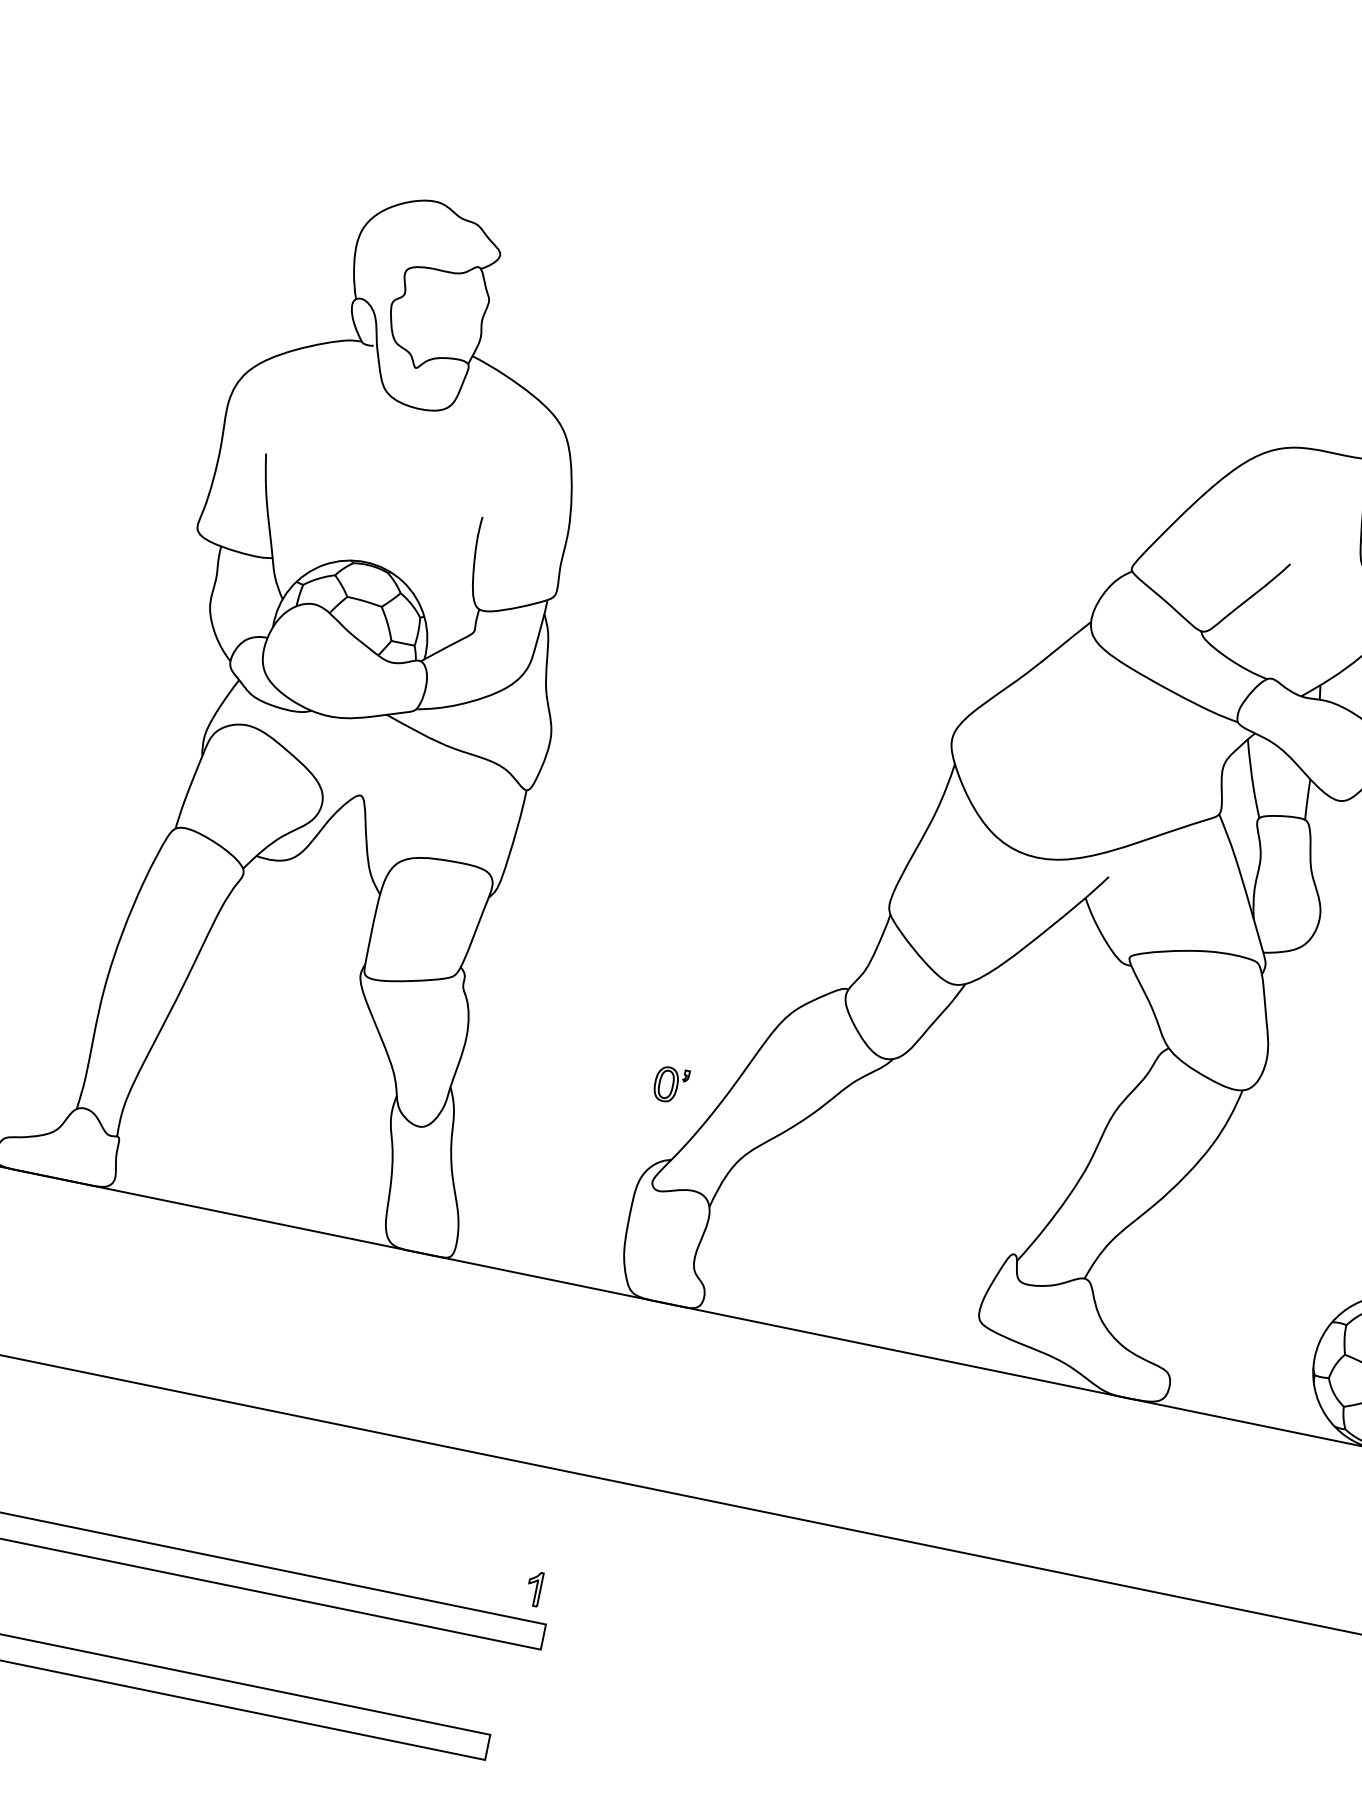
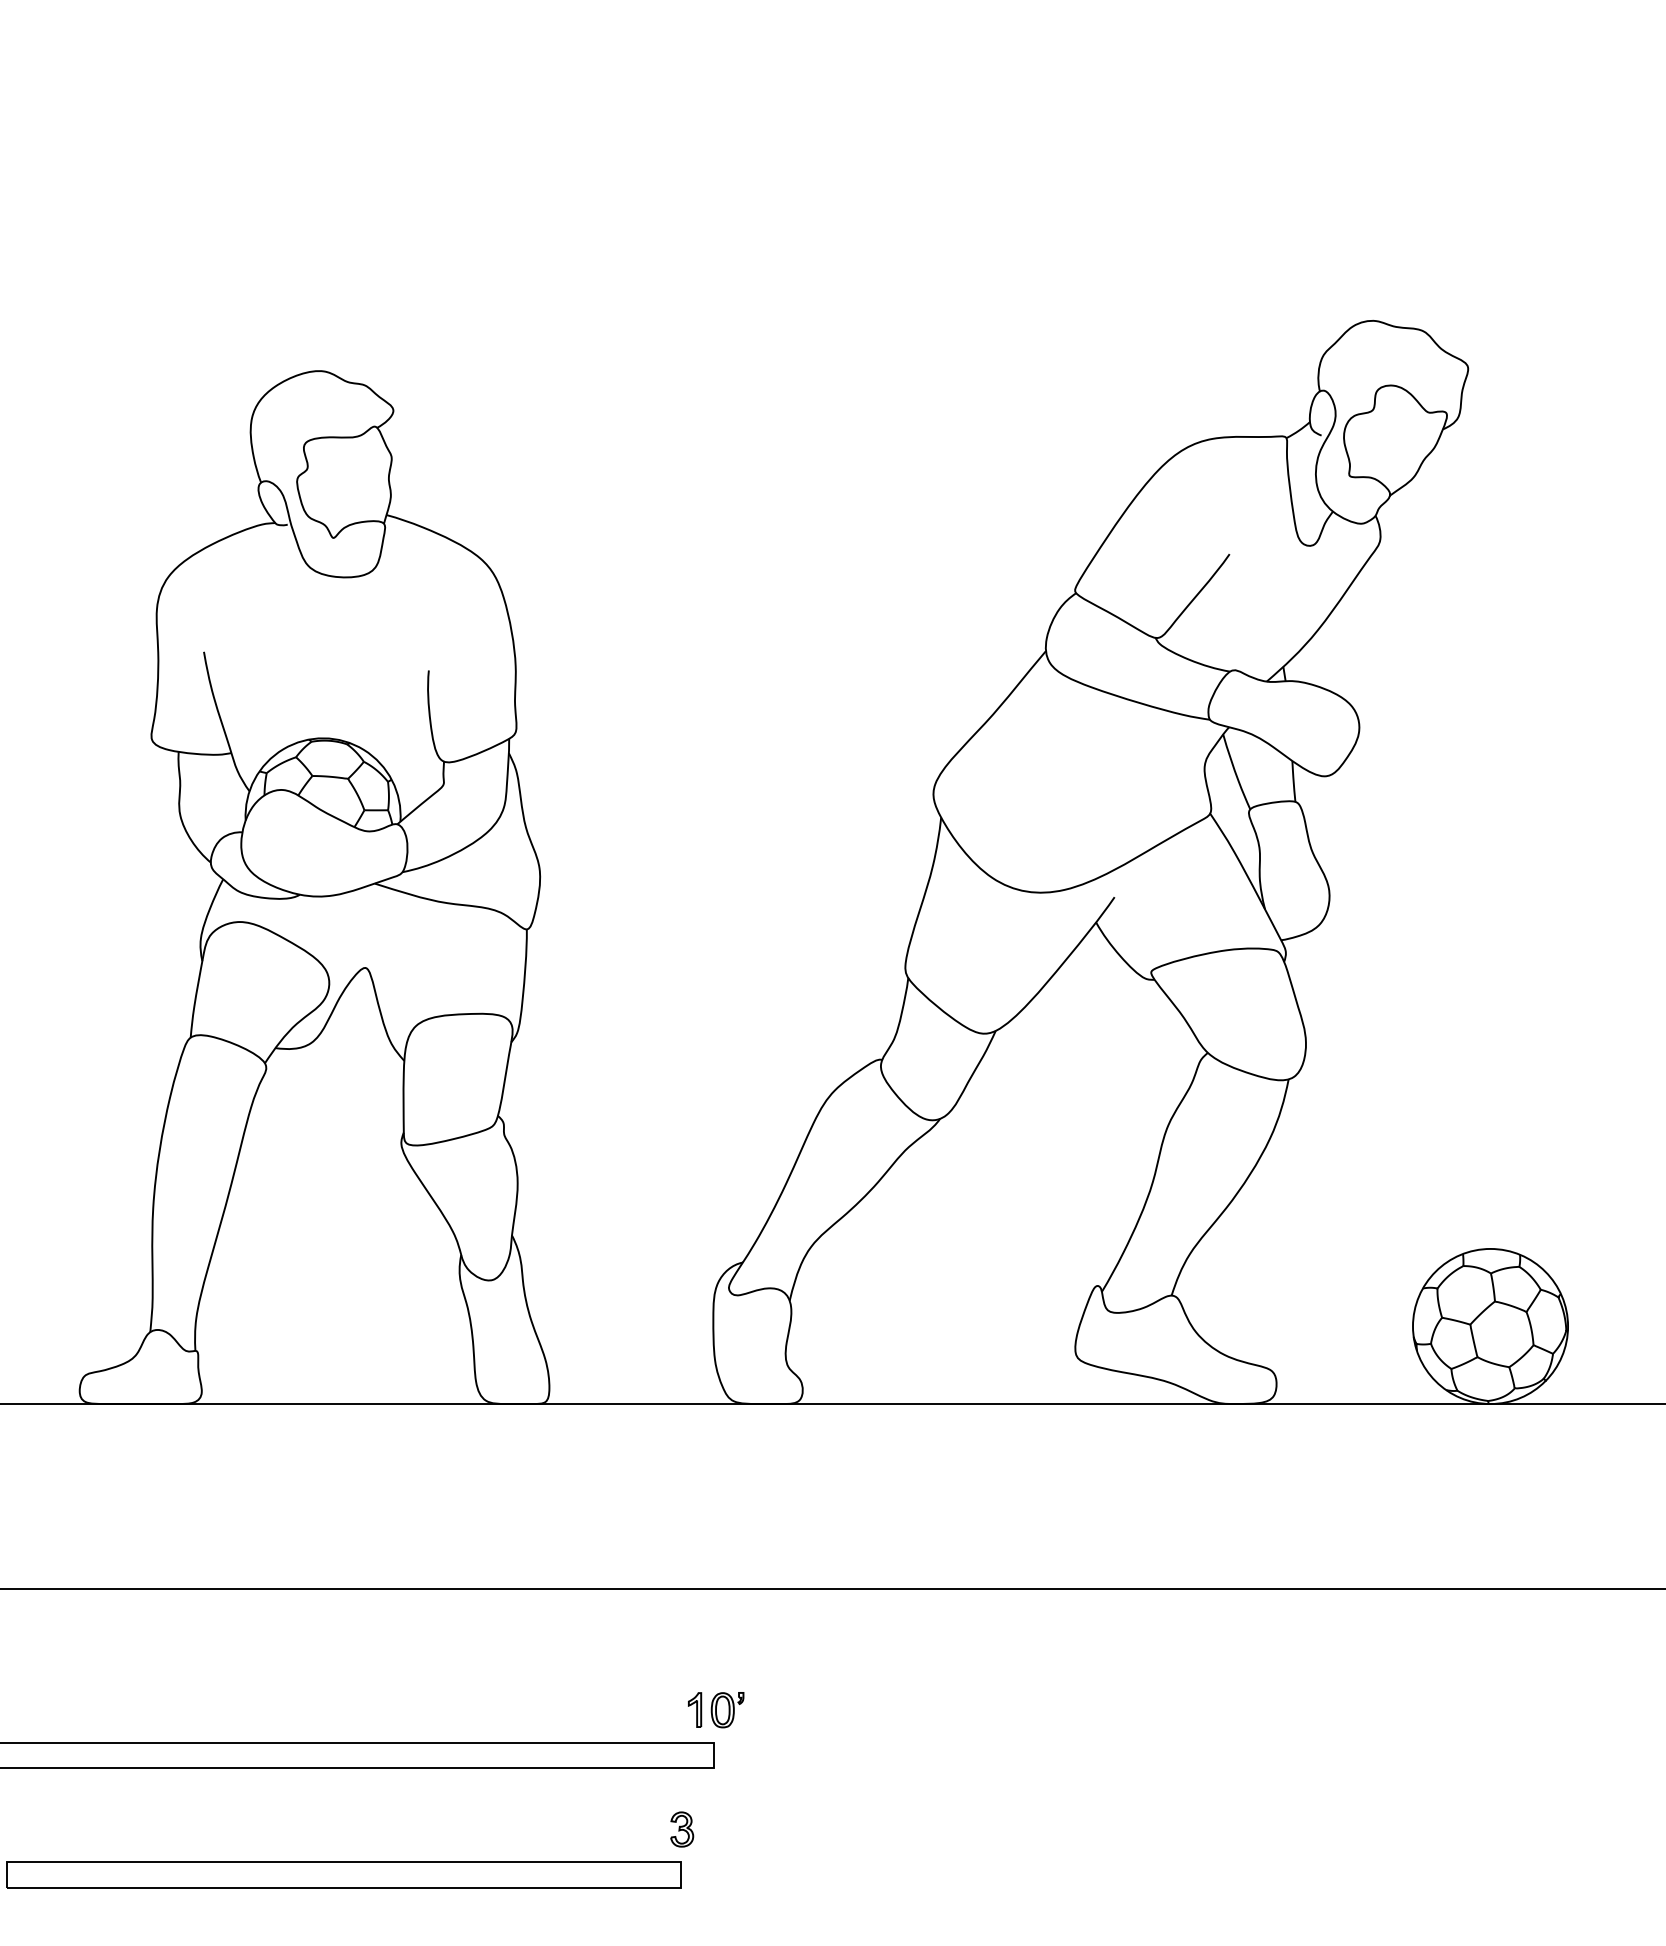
part: (670, 1085) -> (727, 1710), moved
part: (498, 1703) -> (682, 1829), added

